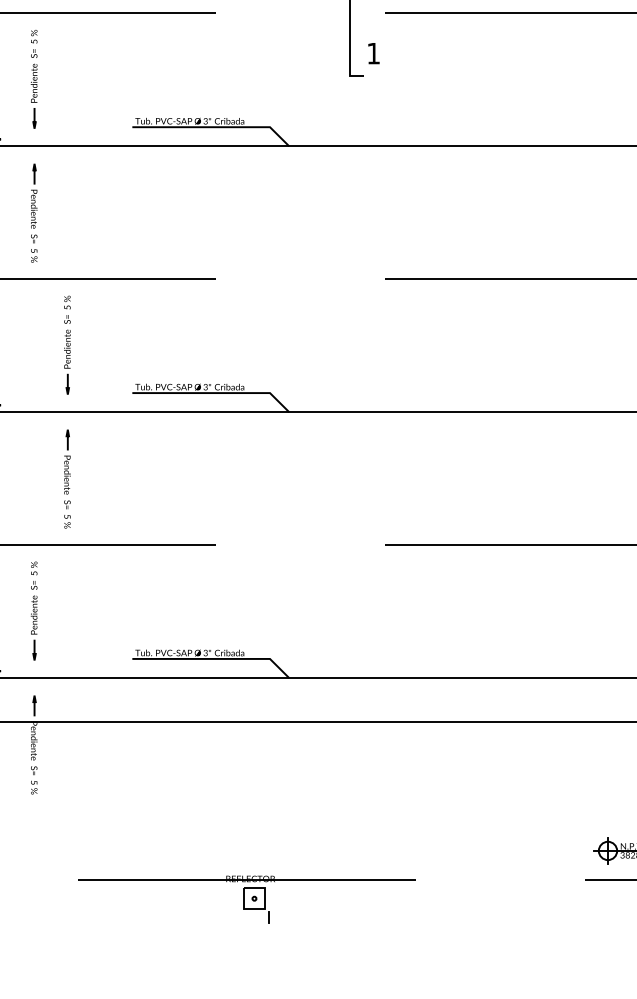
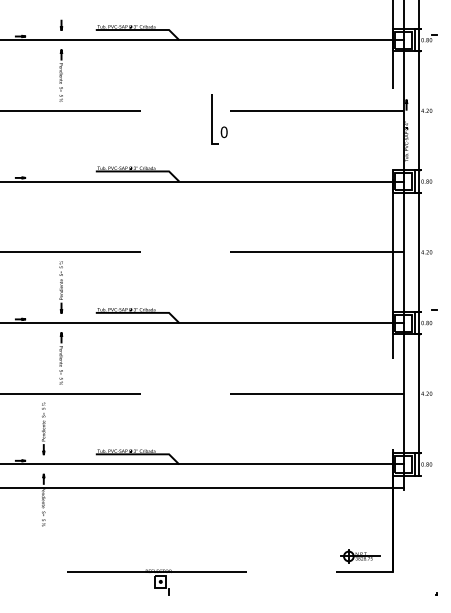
text: (372, 53) -> (223, 132), 1 -> 0
part: (33, 78) -> (43, 145), removed
line: (33, 211) -> (43, 216), removed

